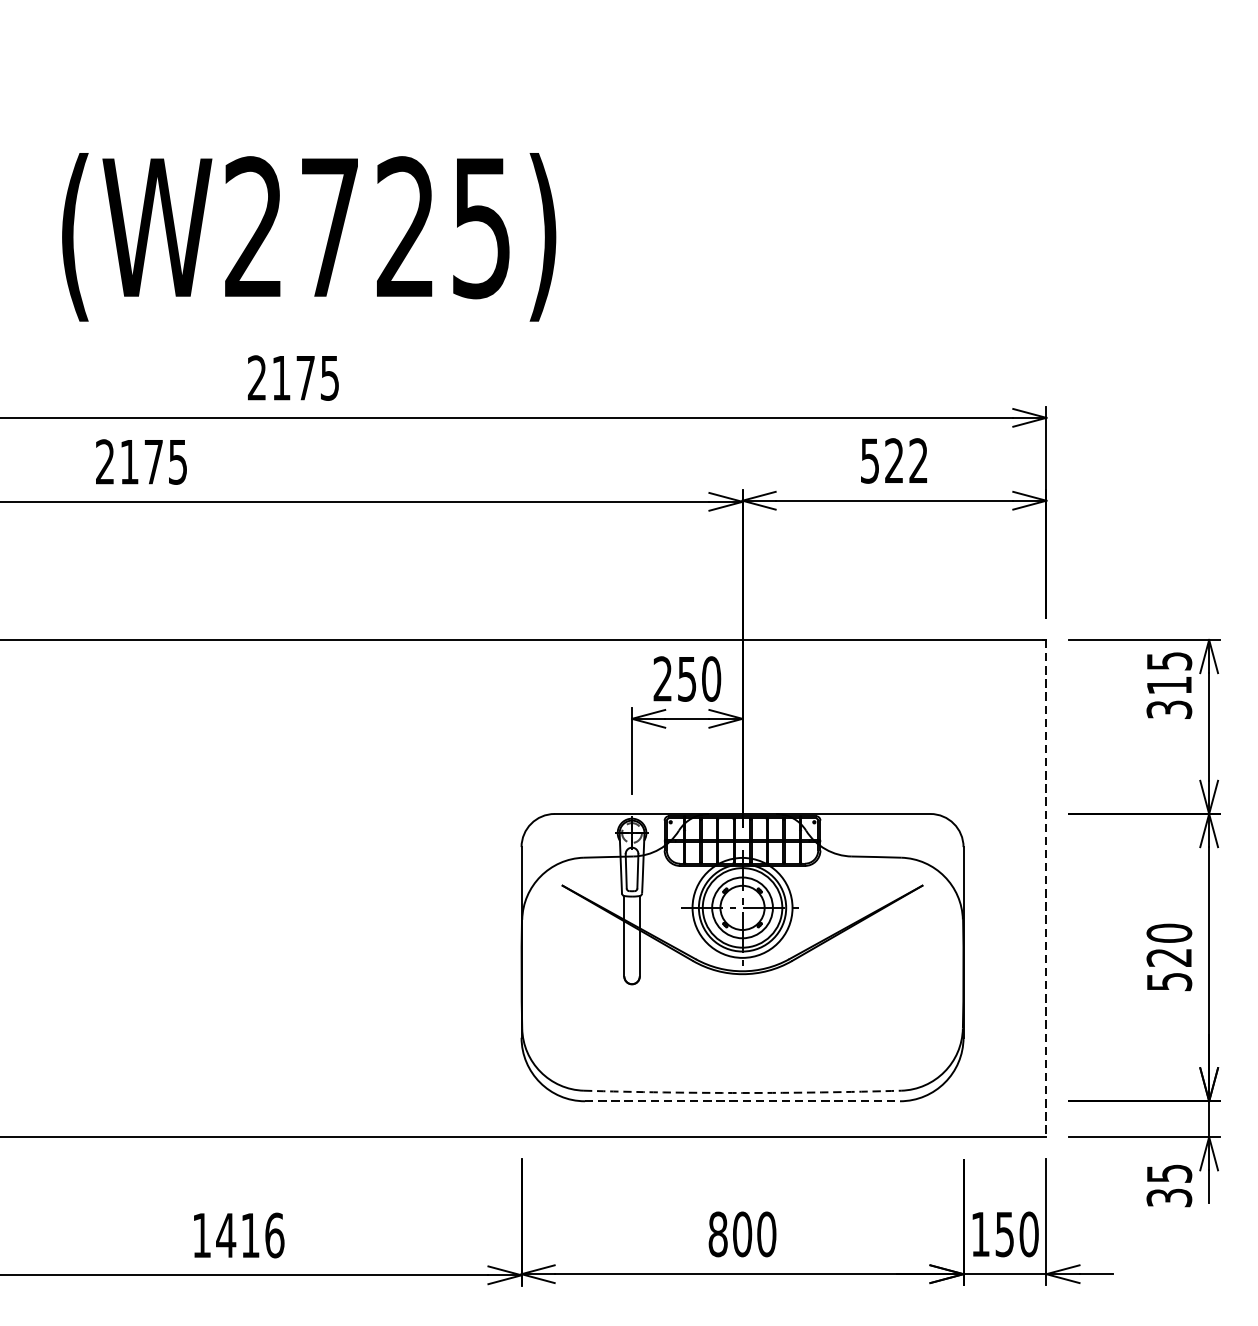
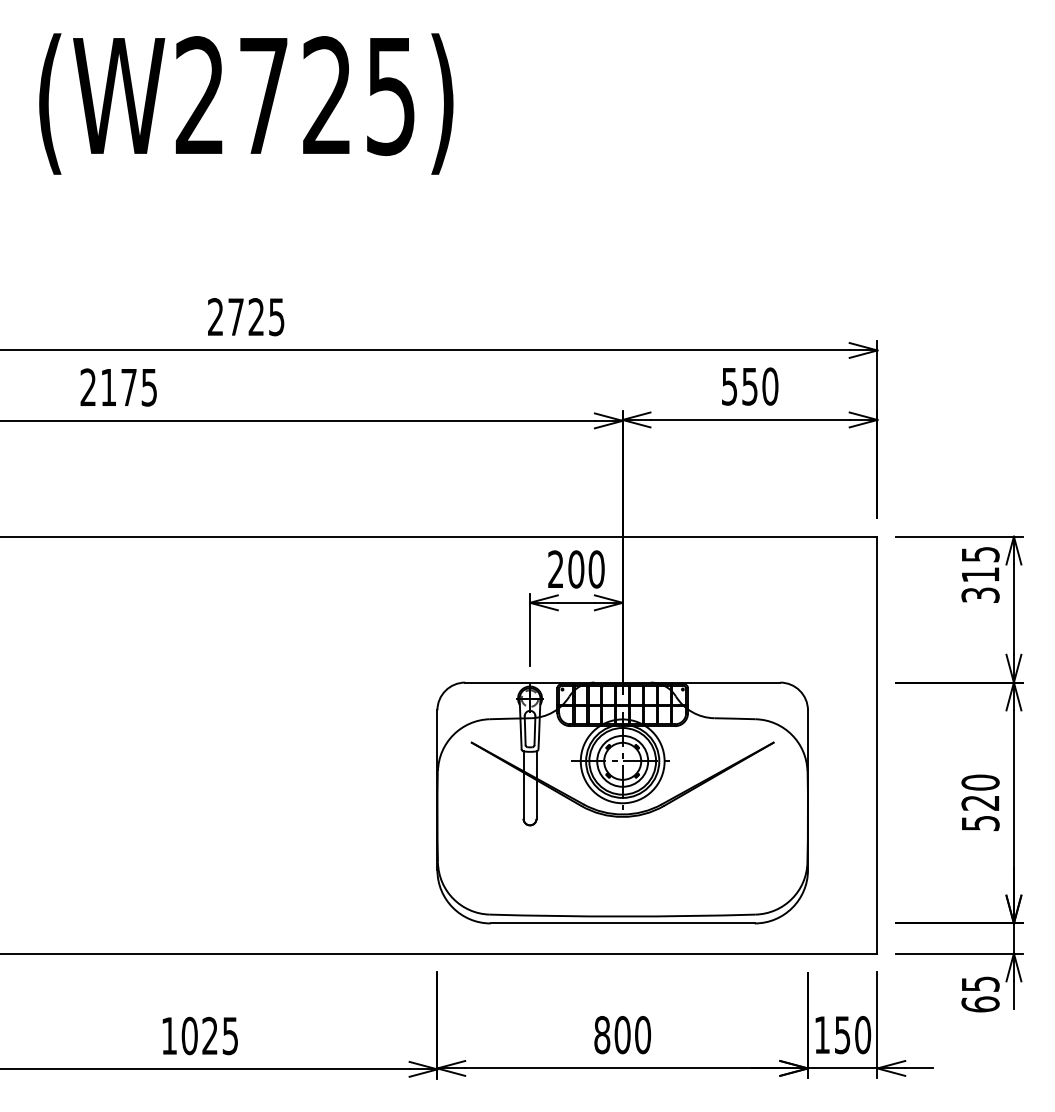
text: (309, 236) -> (246, 103), moved
text: (292, 377) -> (245, 316), 2175 -> 2725
text: (906, 460) -> (760, 386), 522 -> 550
text: (687, 679) -> (576, 569), 250 -> 200
line: (1046, 889) -> (877, 745), dashed -> solid
arc: (742, 1092) -> (622, 916), dashed -> solid
line: (743, 1101) -> (623, 923), dashed -> solid
text: (1169, 1197) -> (980, 1004), 35 -> 65
text: (249, 1234) -> (209, 1035), 1416 -> 1025

